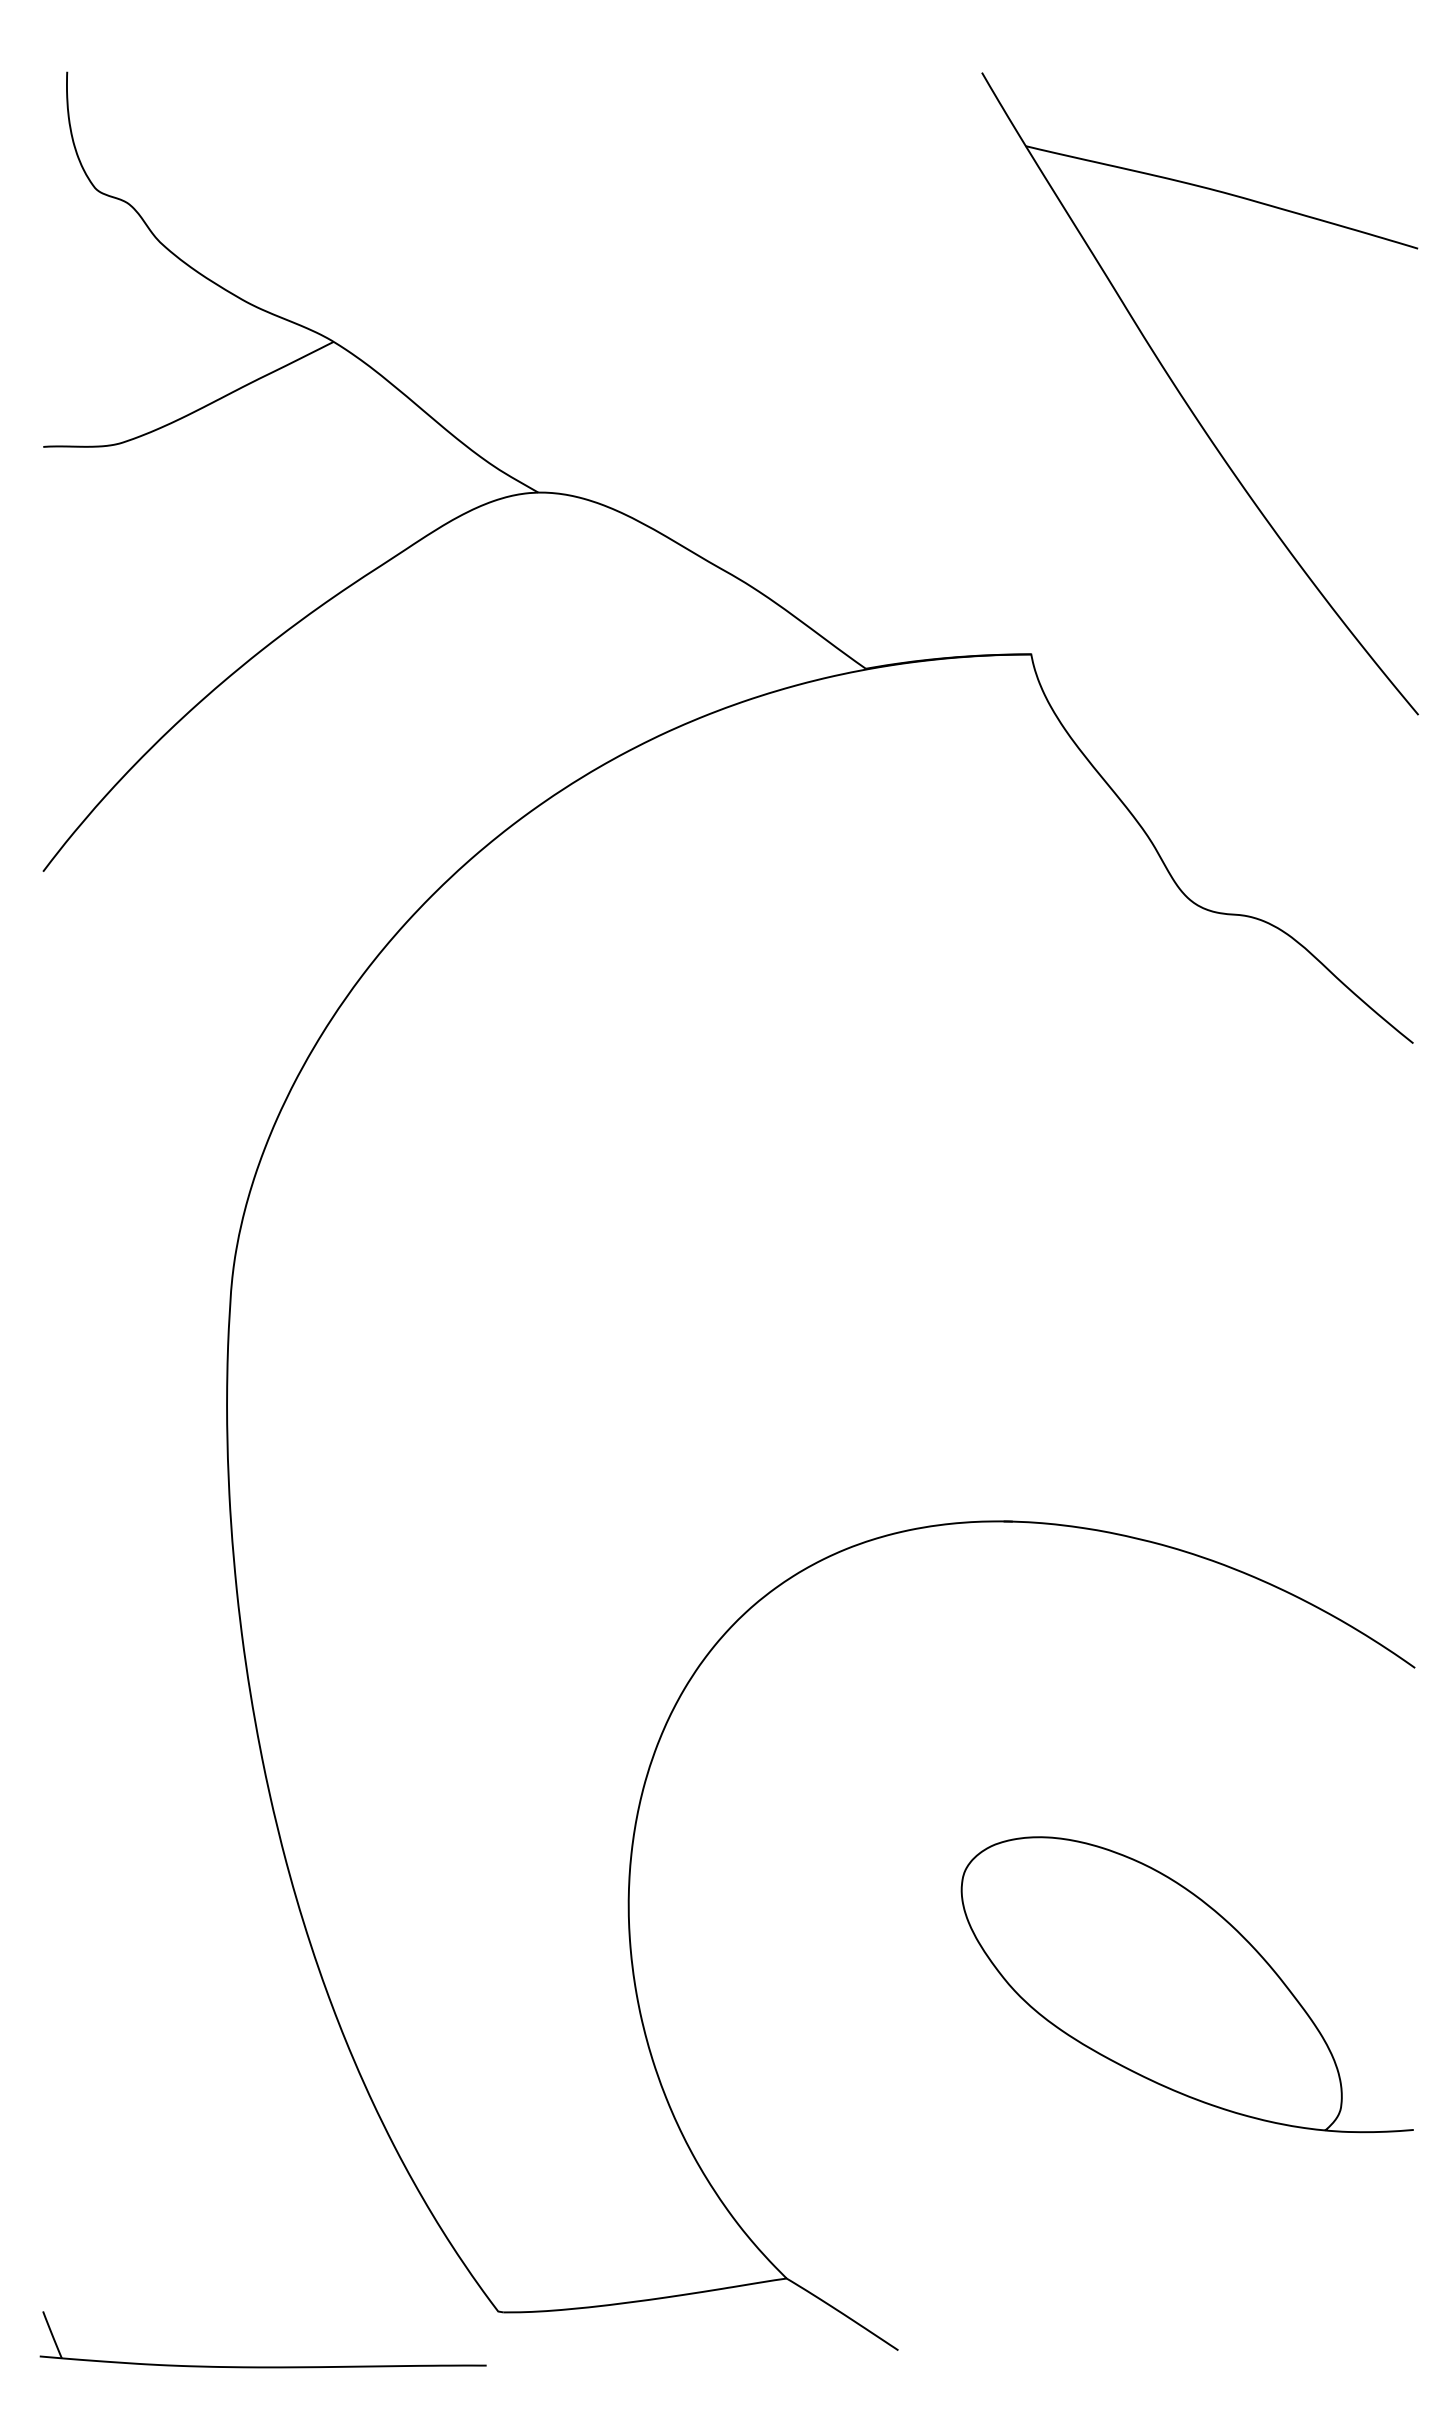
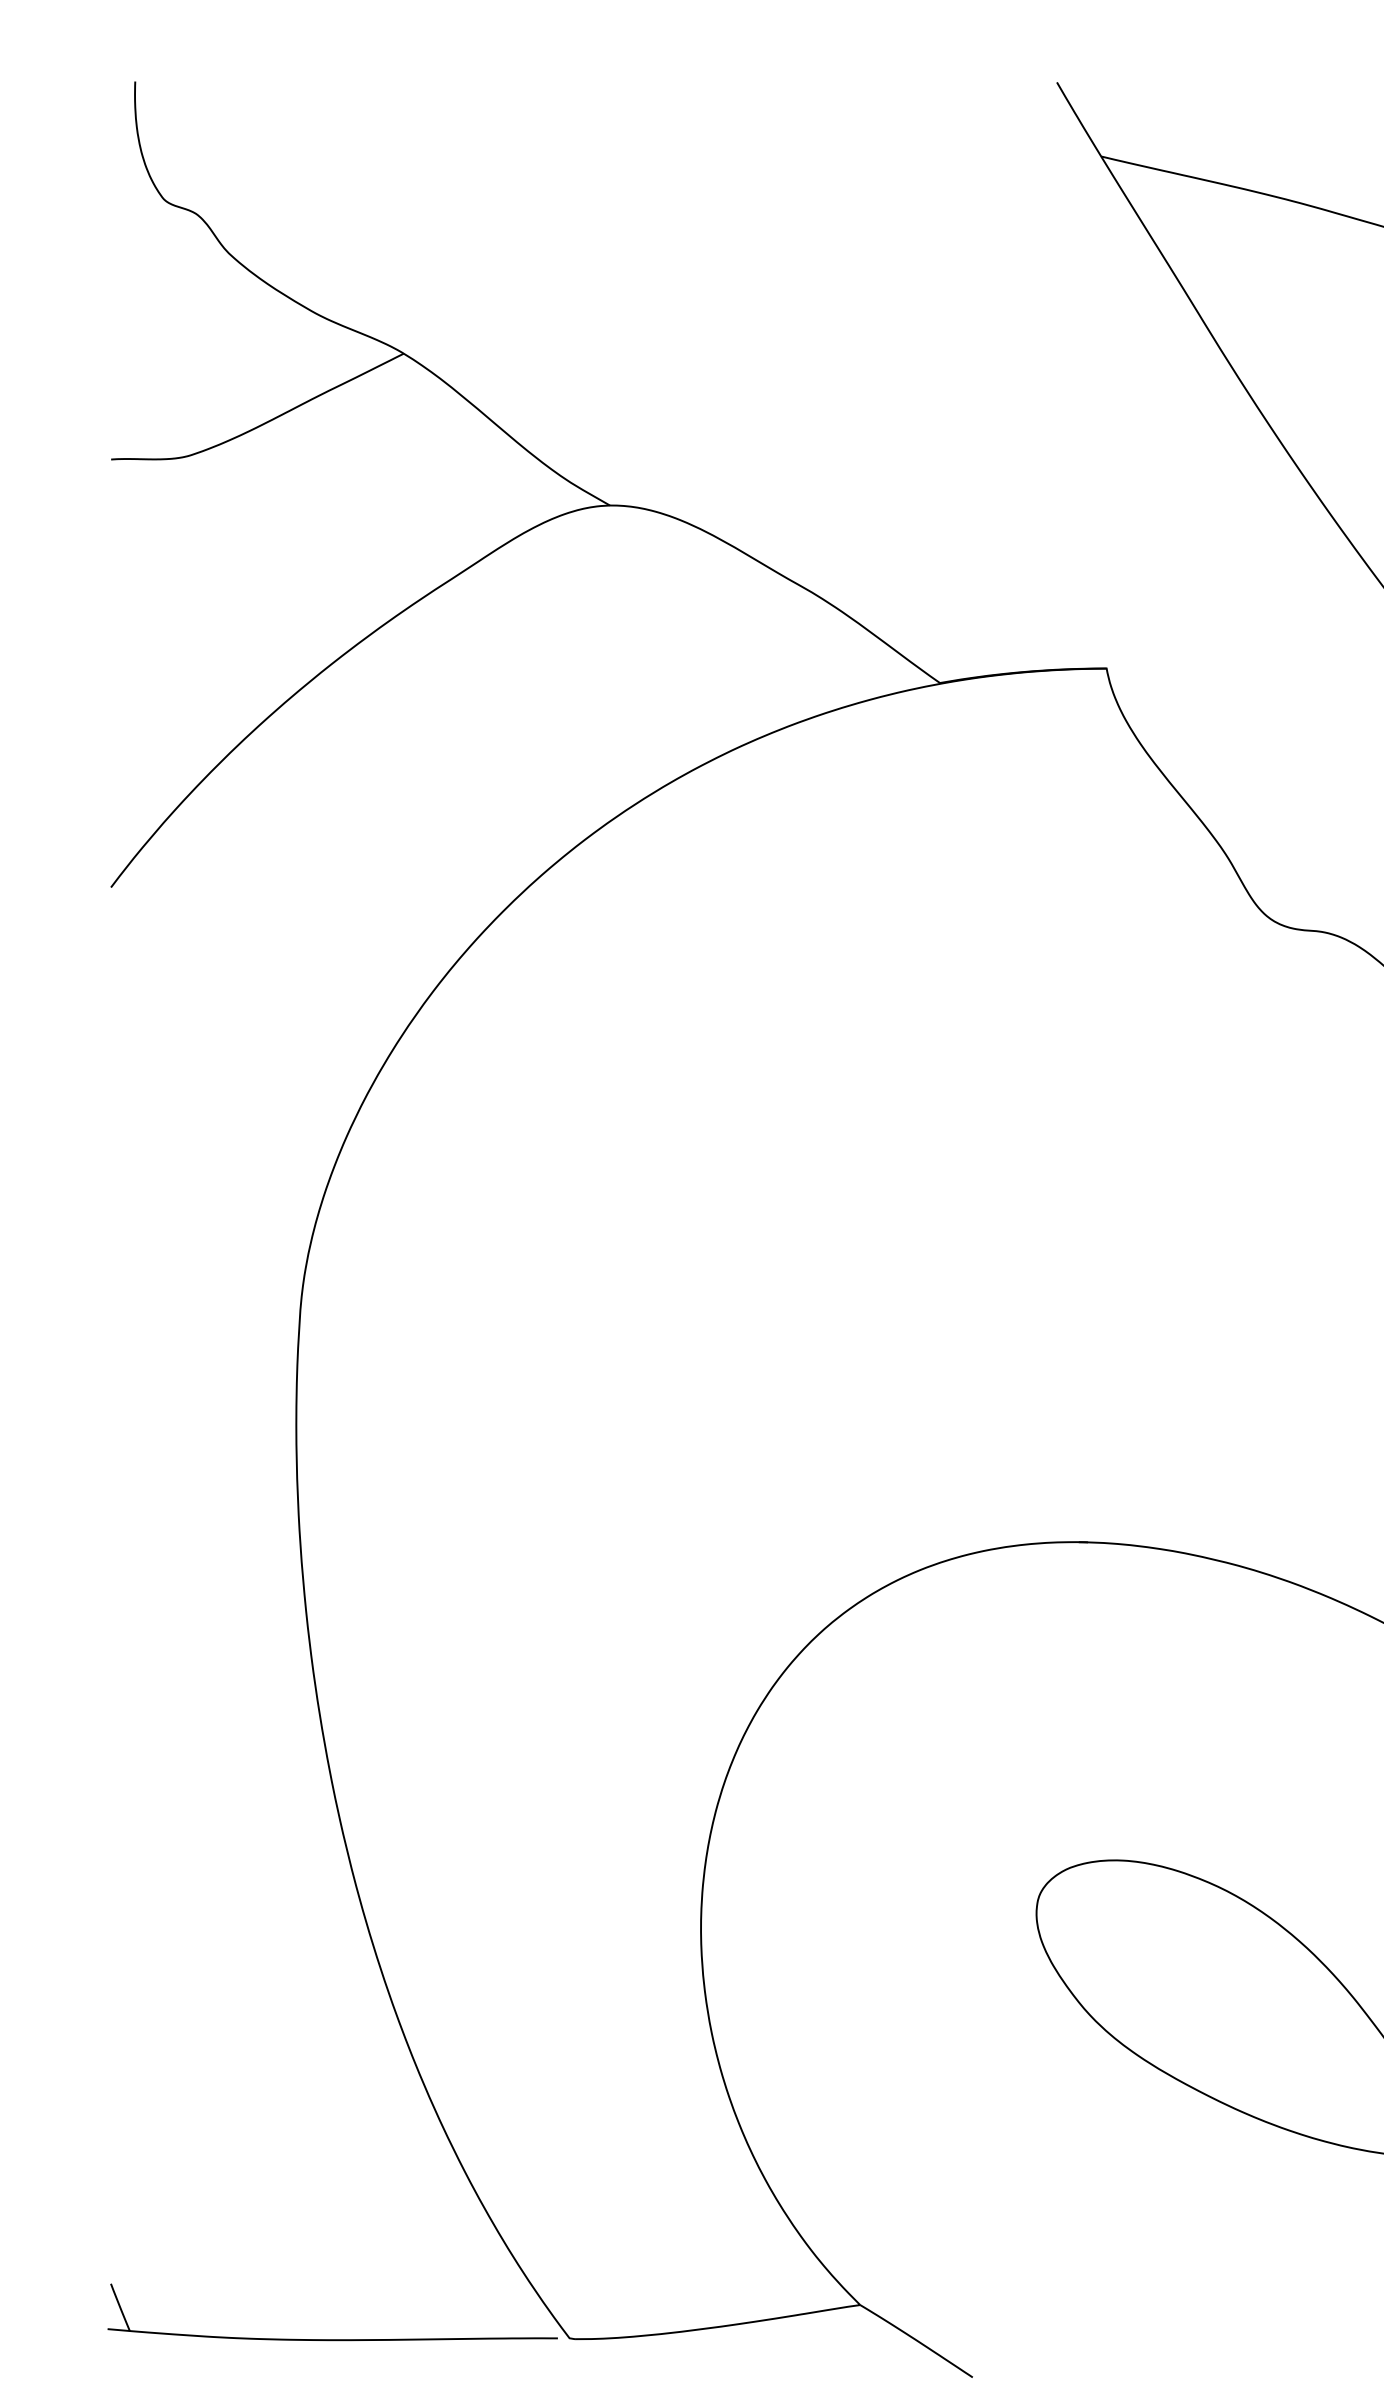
part: (262, 2366) -> (332, 2339), moved

